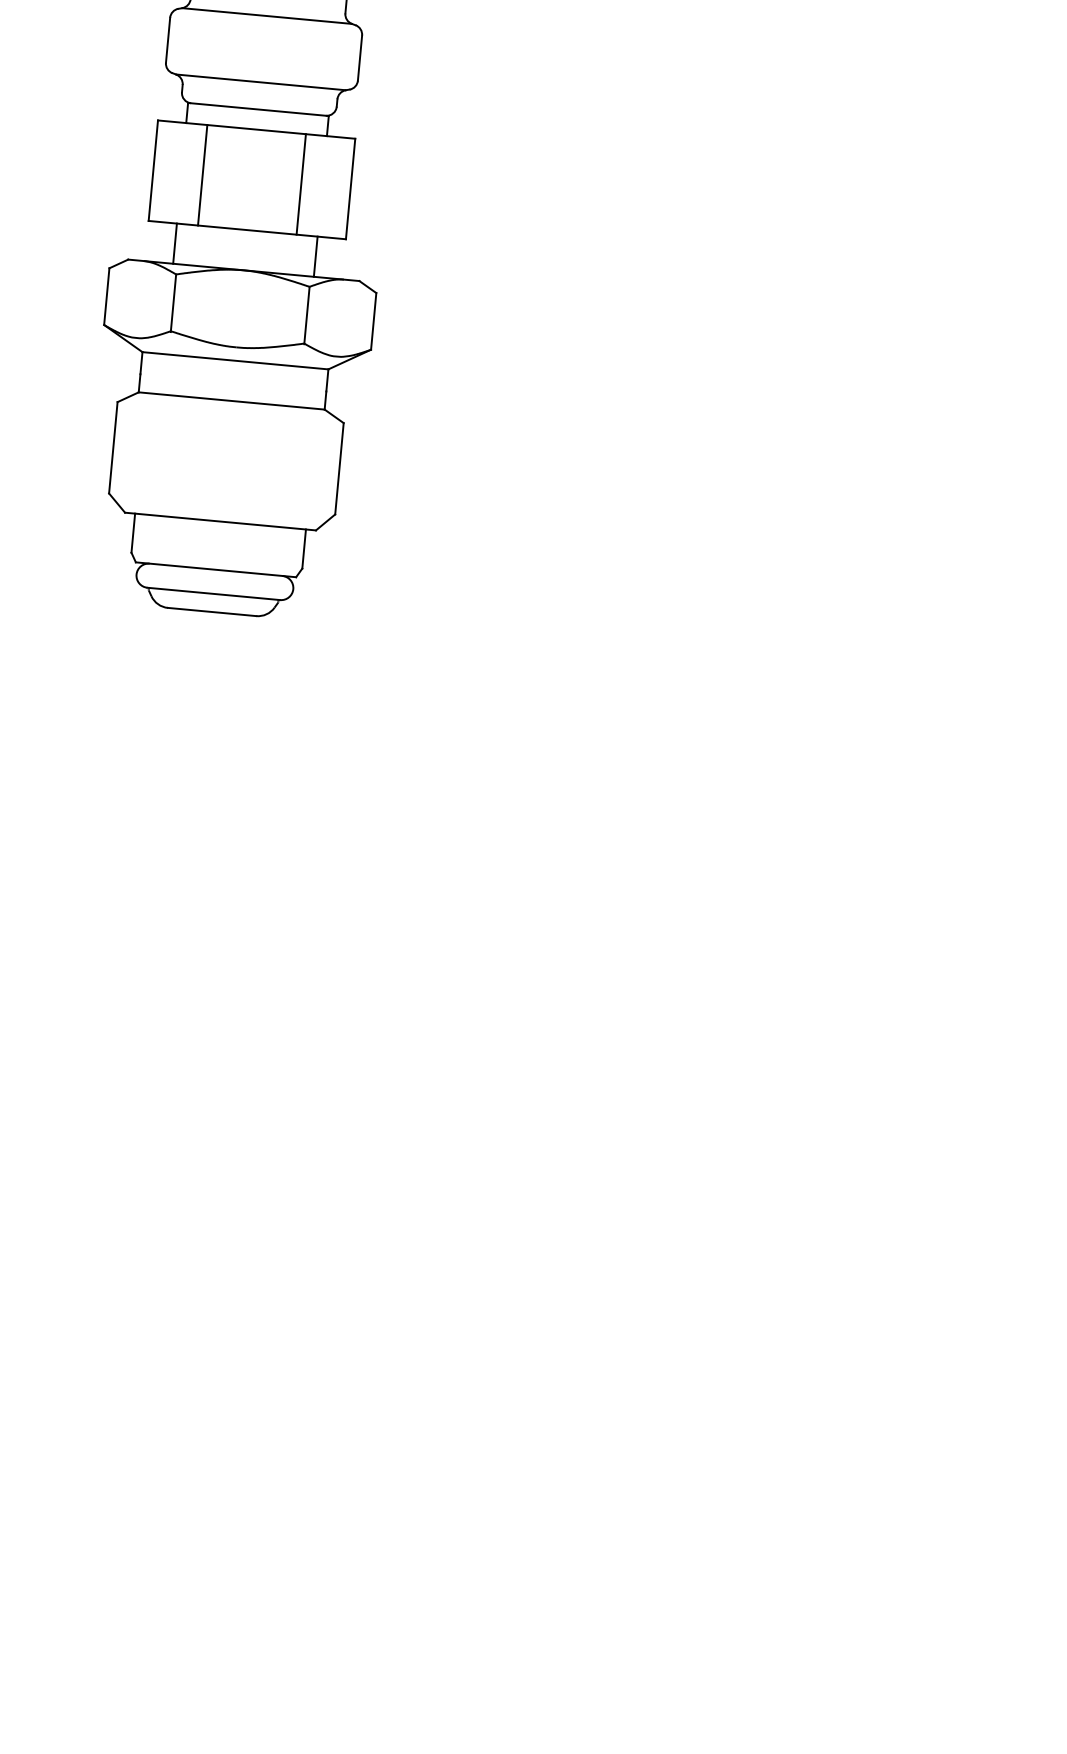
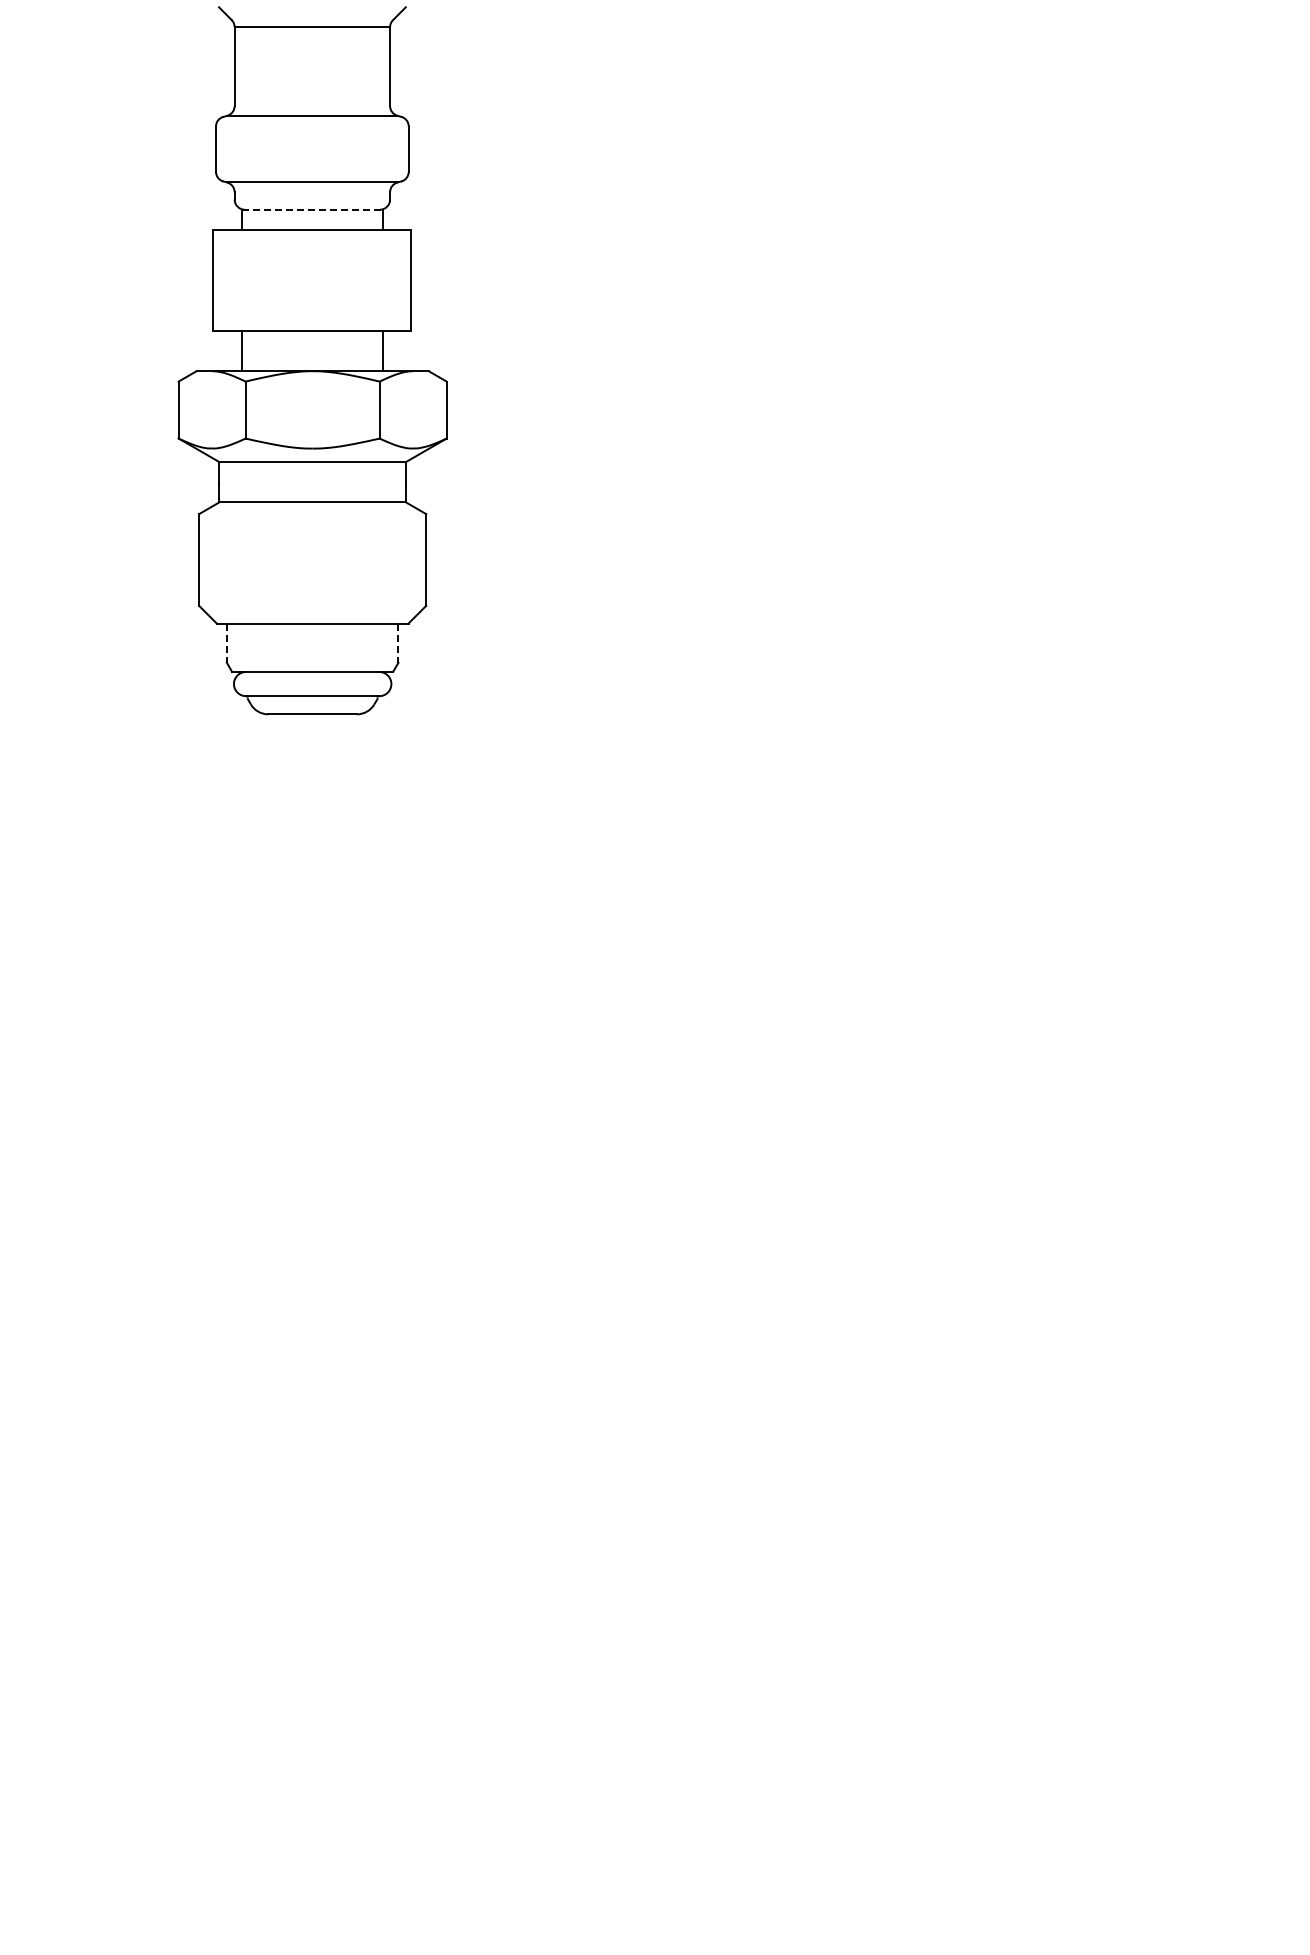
line: (258, 109) -> (312, 209), solid -> dashed
line: (202, 174) -> (262, 279), removed
line: (300, 183) -> (361, 279), removed
line: (132, 533) -> (226, 643), solid -> dashed
line: (304, 549) -> (398, 643), solid -> dashed

